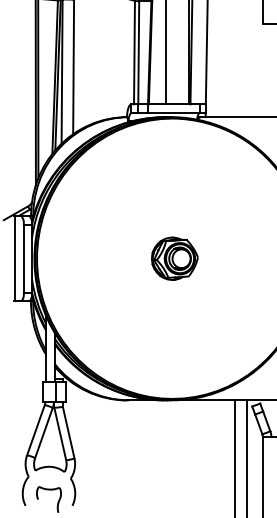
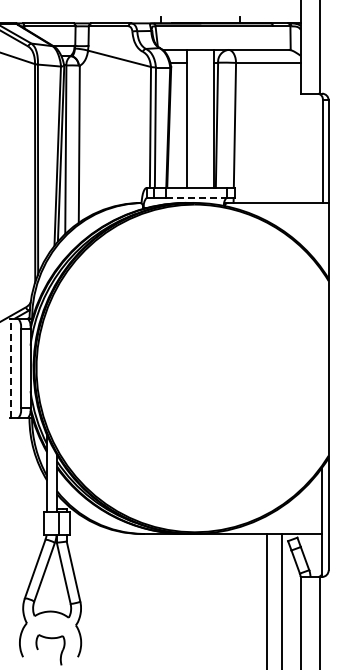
line: (174, 112) -> (197, 197), solid -> dashed
line: (14, 258) -> (10, 368), solid -> dashed
part: (174, 258) -> (197, 368), removed

